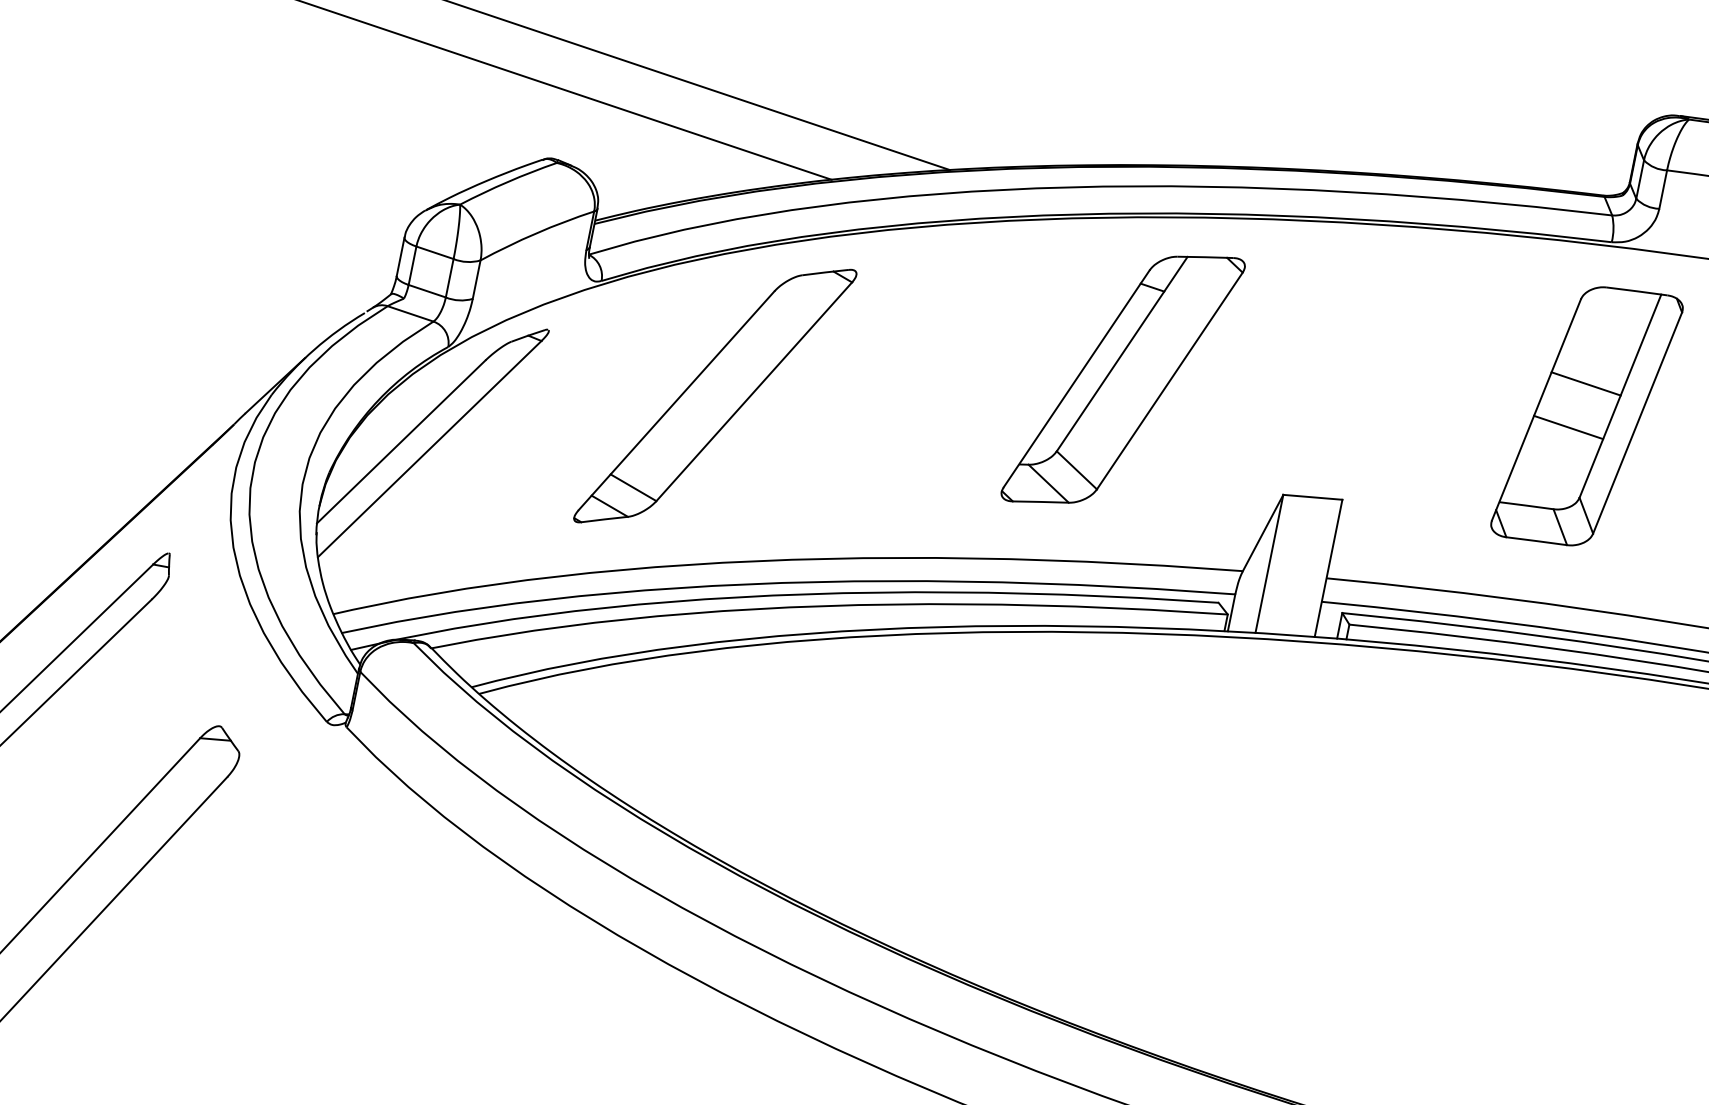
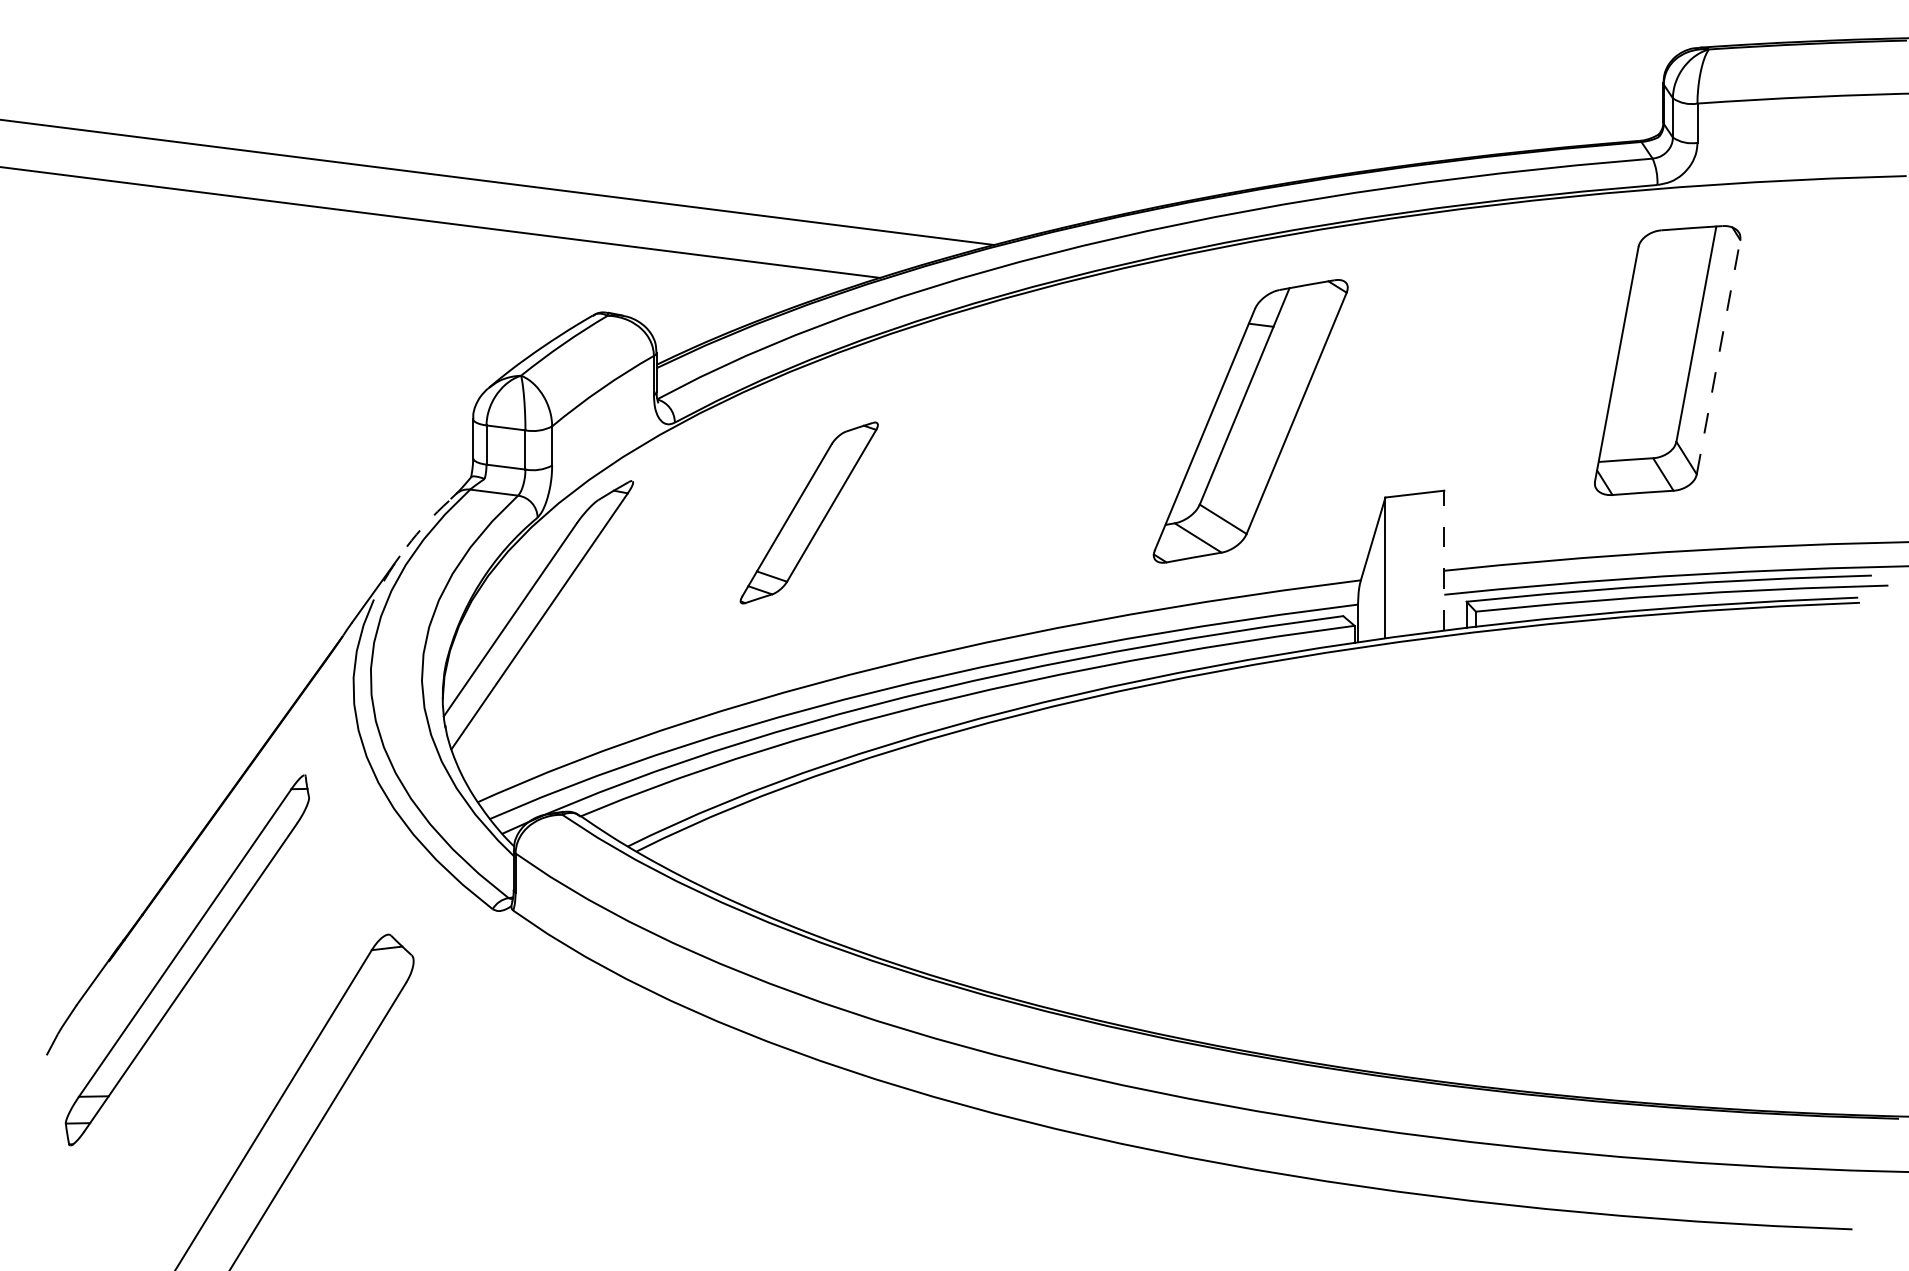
arc: (314, 349) -> (406, 546), solid -> dashed
part: (1122, 379) -> (1250, 421), moved
line: (1586, 383) -> (1660, 328), removed
part: (715, 395) -> (809, 512), size x0.6
line: (1637, 422) -> (1718, 356), solid -> dashed
line: (1568, 426) -> (1651, 374), removed
line: (1328, 568) -> (1444, 560), solid -> dashed

